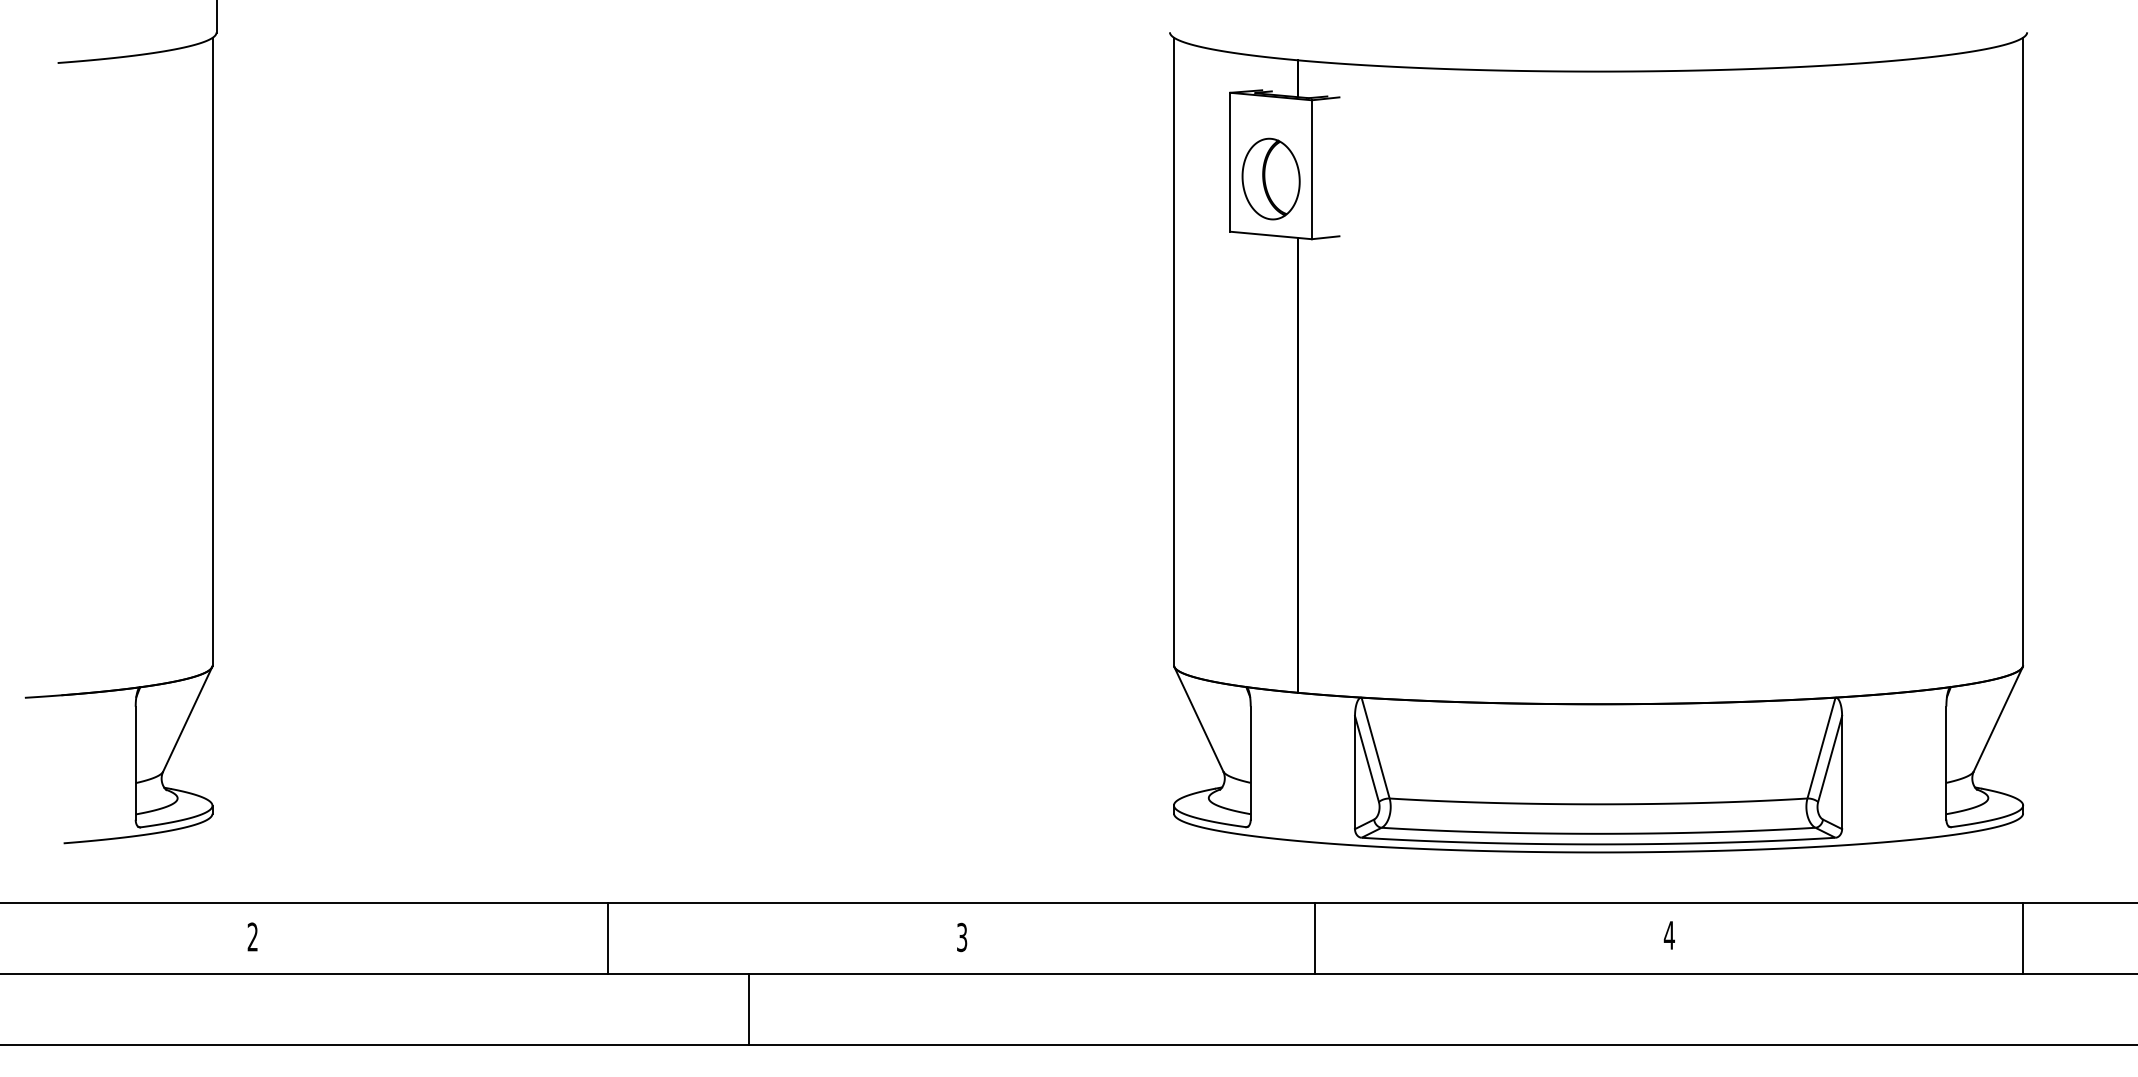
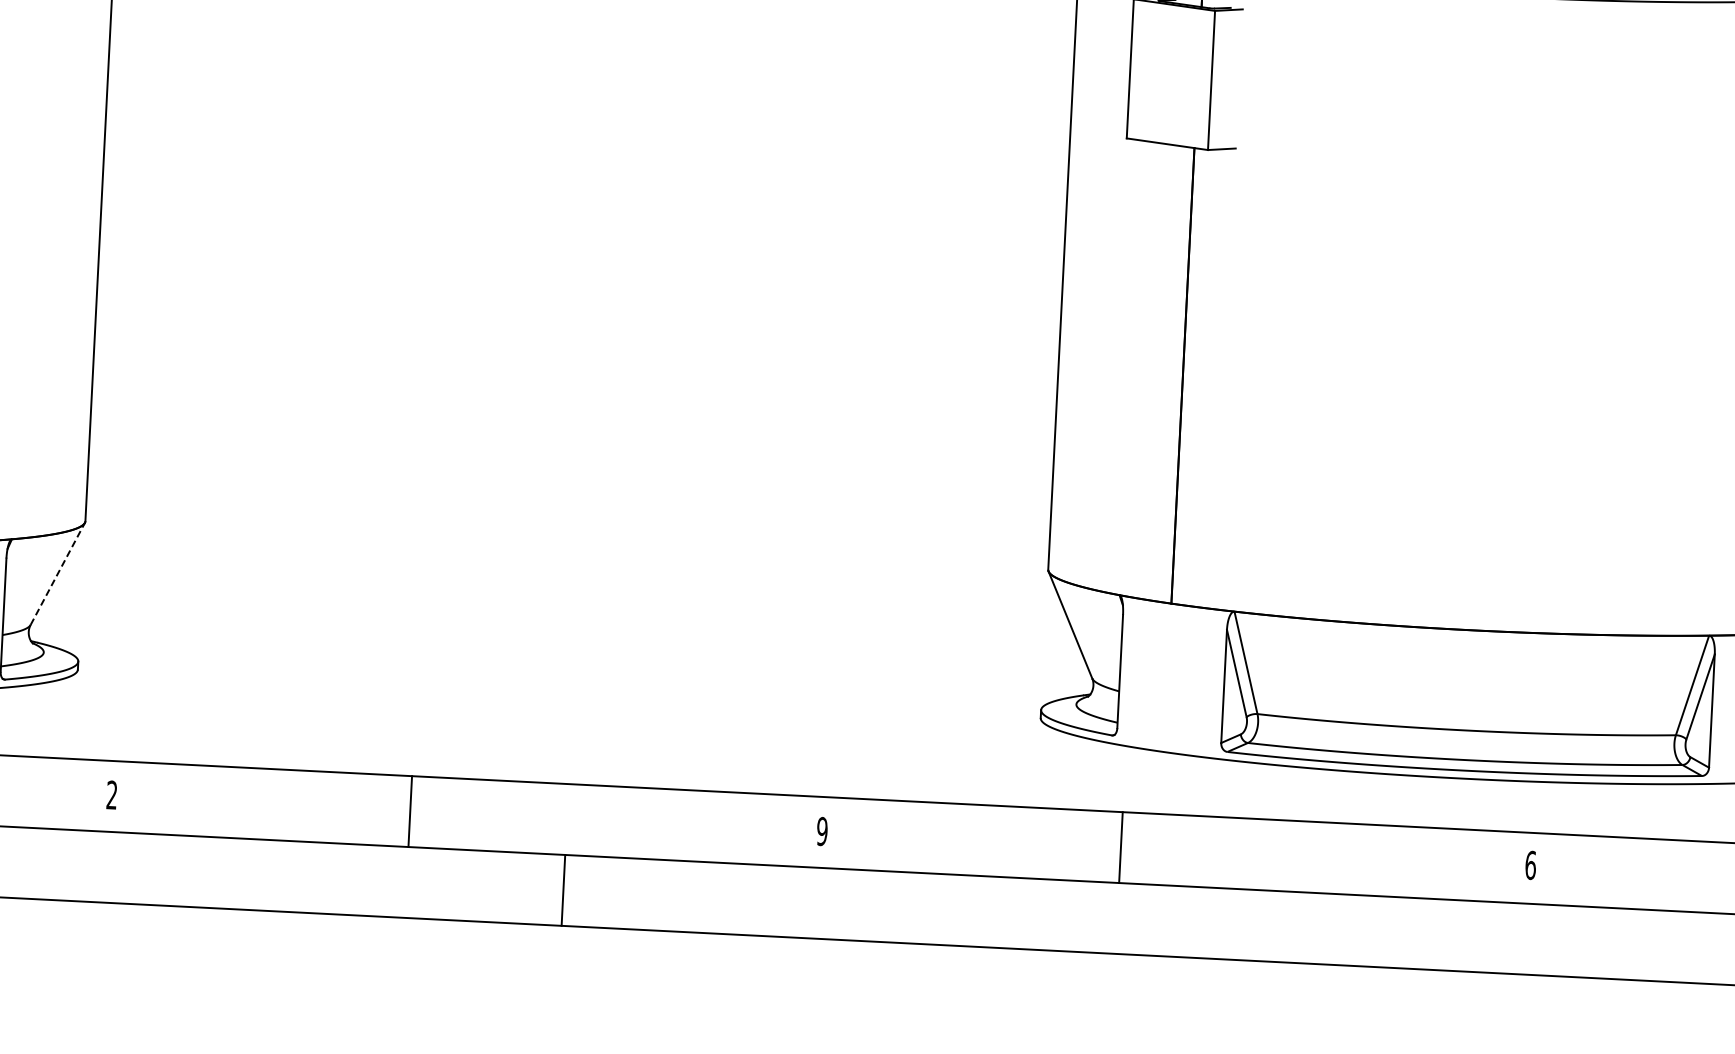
part: (1270, 178) -> (1169, 87), removed
line: (187, 719) -> (57, 573), solid -> dashed
text: (1668, 935) -> (1529, 865), 4 -> 6
text: (961, 937) -> (821, 831), 3 -> 9
line: (607, 938) -> (410, 811), moved
line: (1315, 938) -> (1121, 847), moved
line: (749, 1008) -> (563, 889), moved

